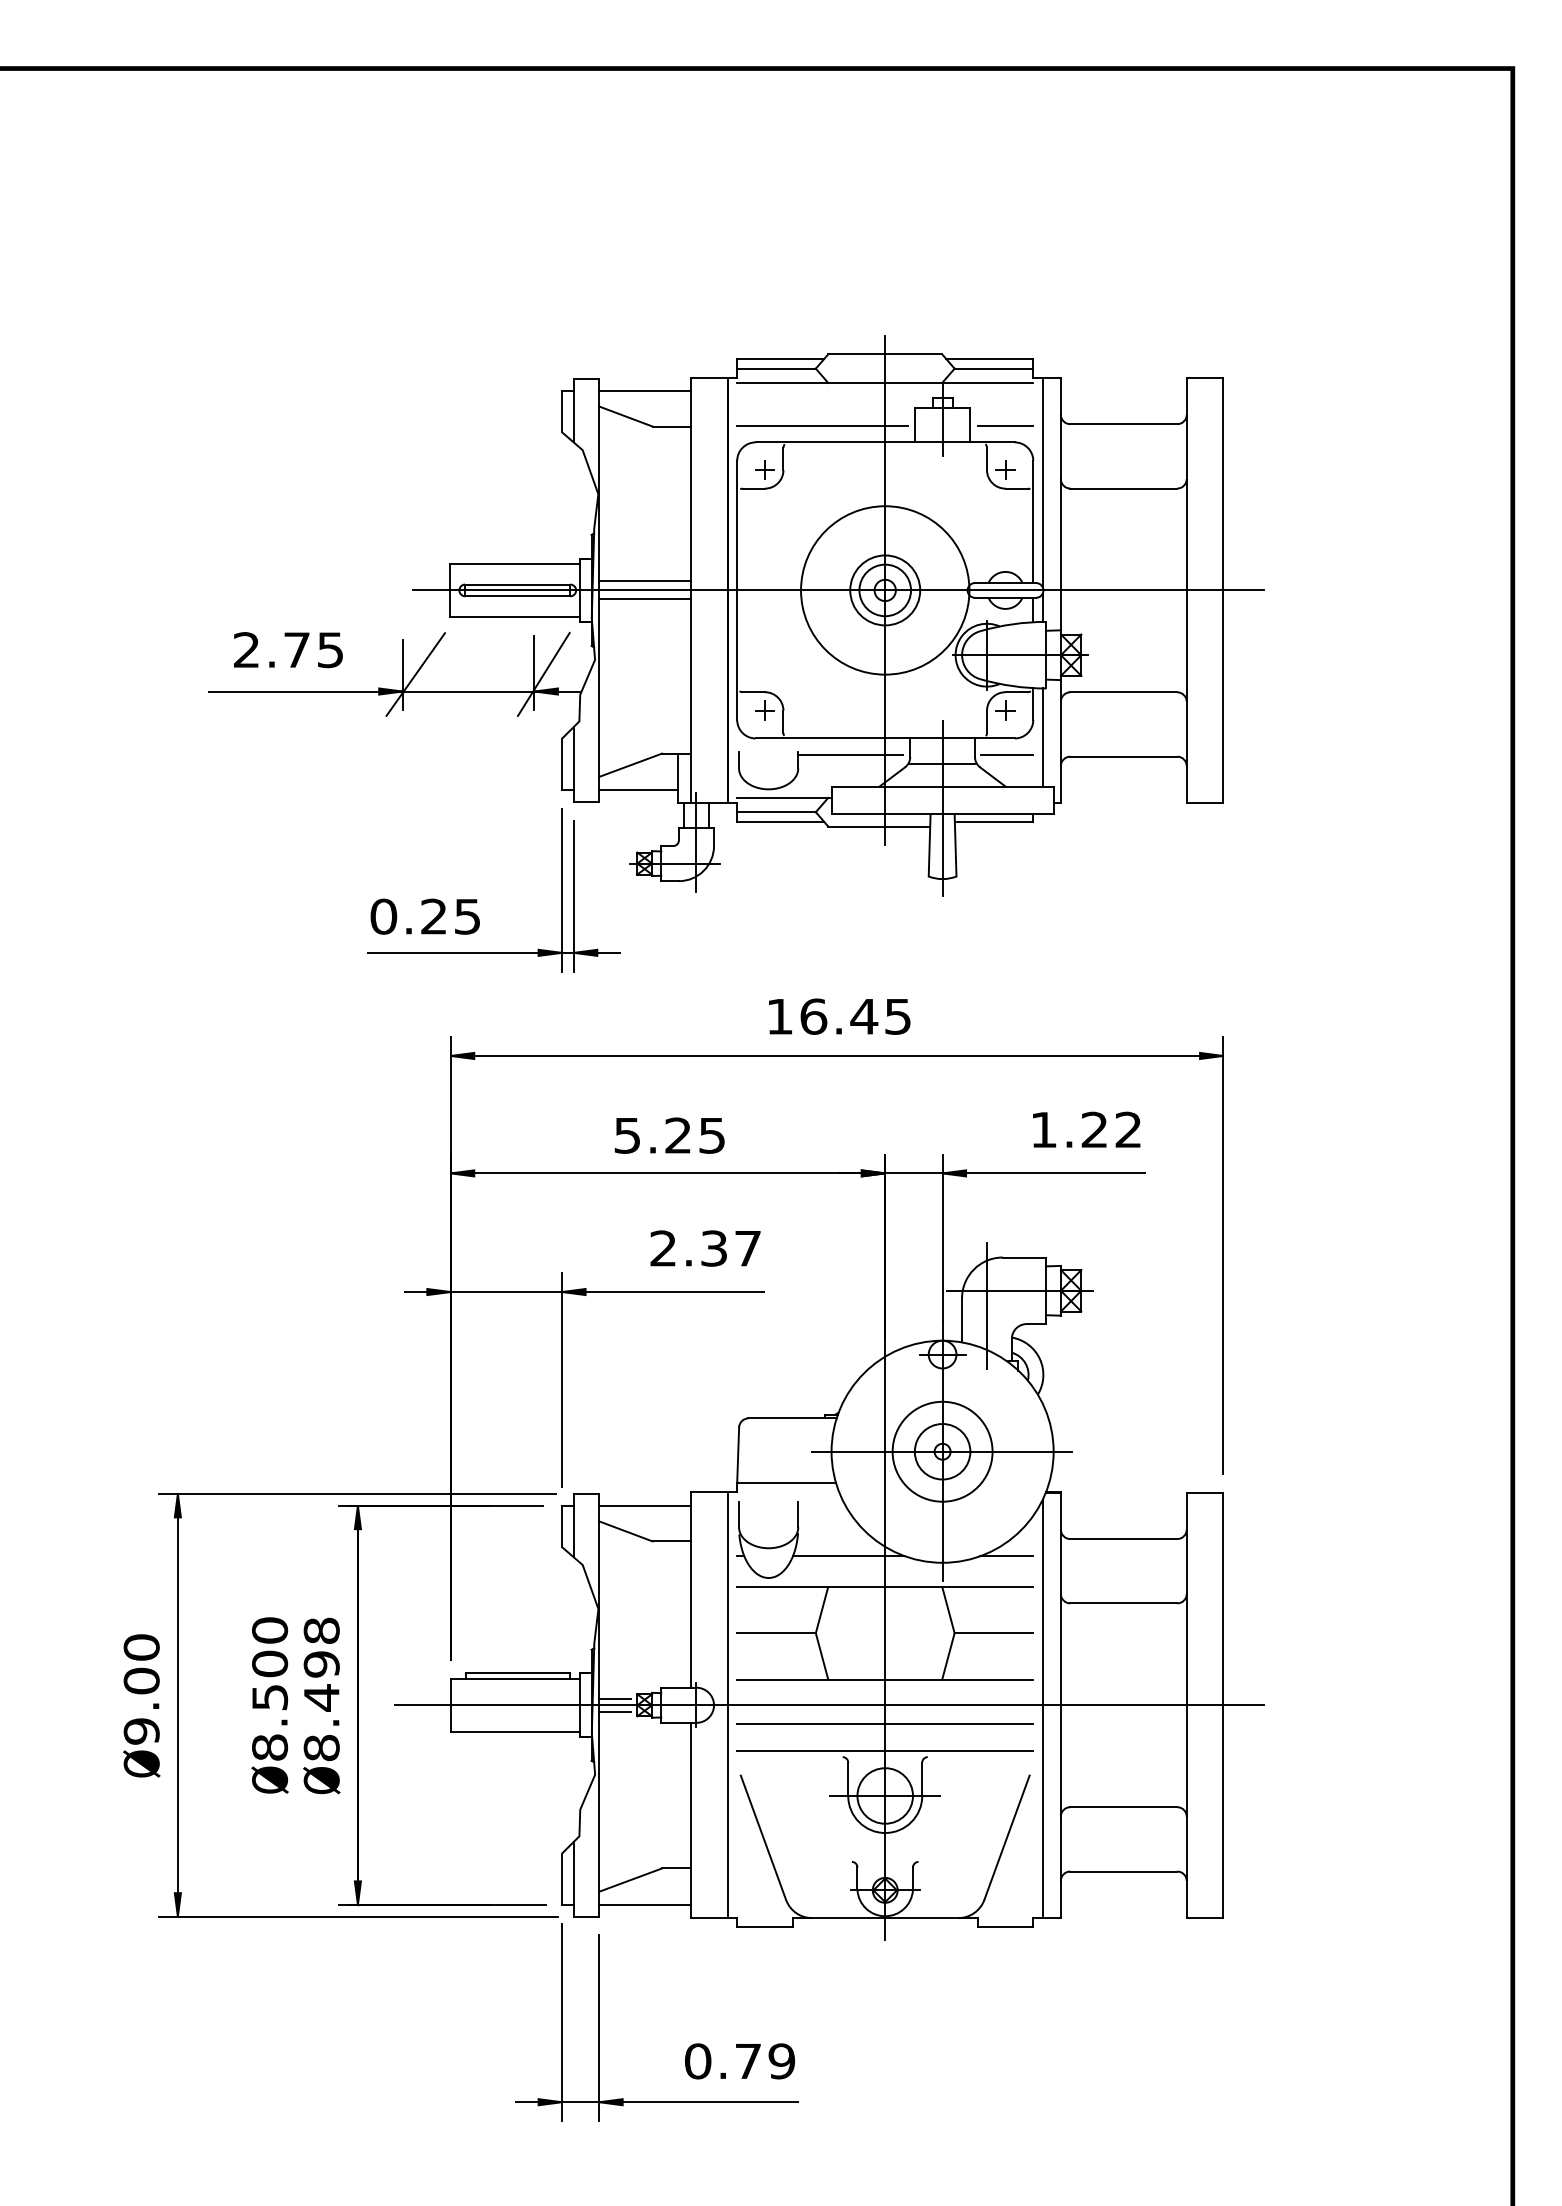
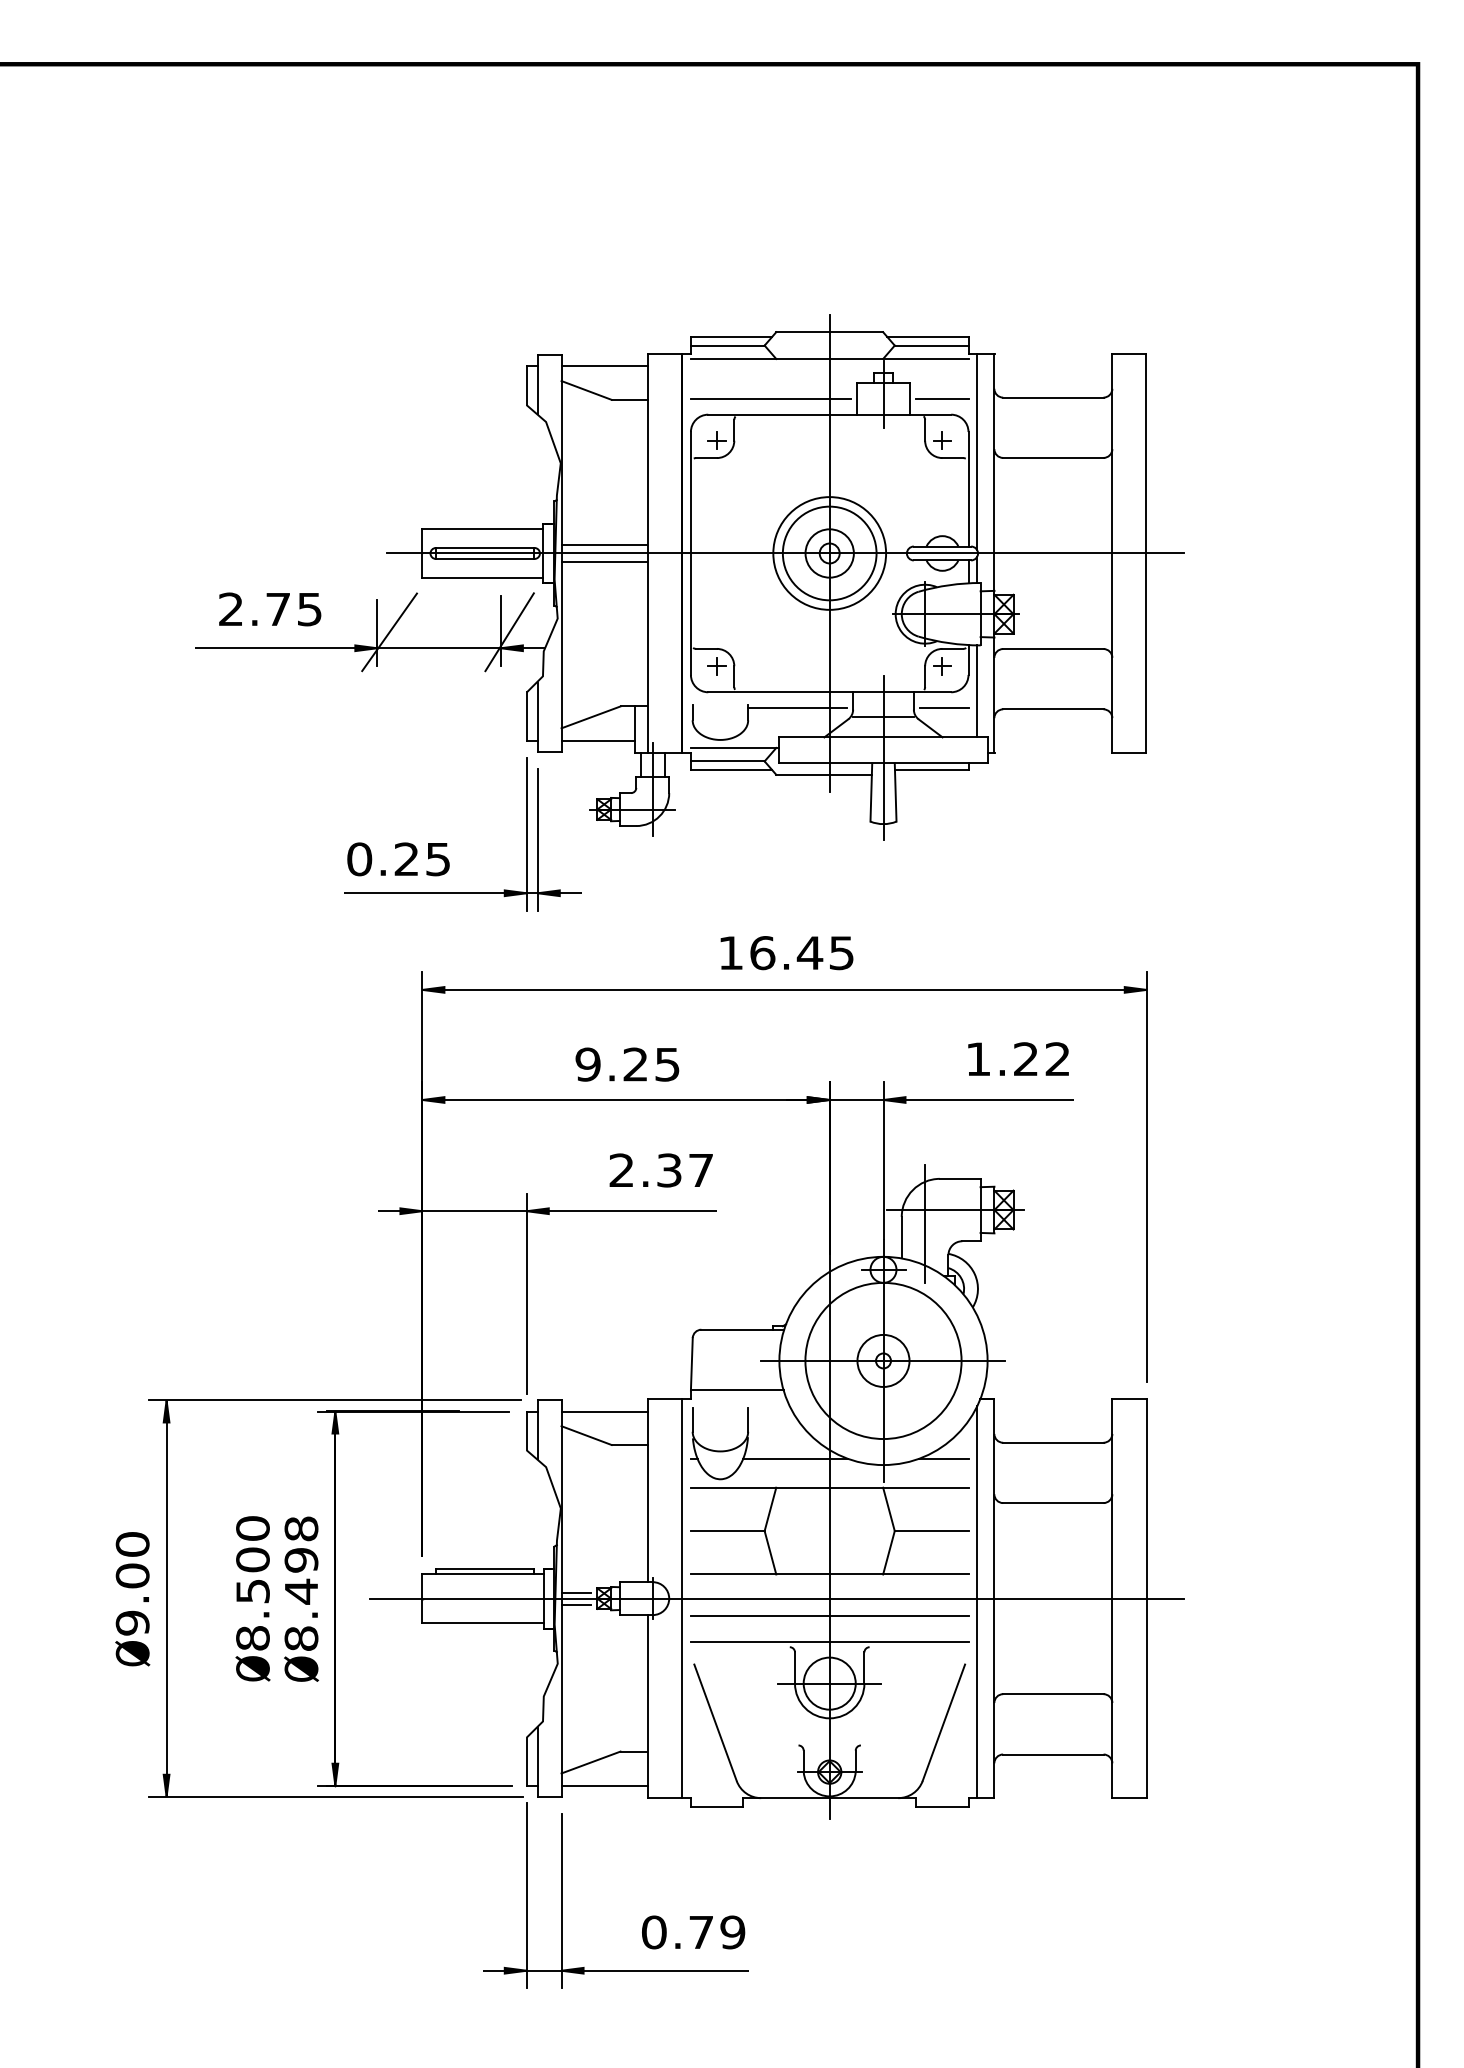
circle: (885, 590) -> (829, 553), size x0.71
circle: (885, 590) -> (829, 553), size x1.43
text: (626, 1135) -> (587, 1064), 5.25 -> 9.25
circle: (942, 1451) -> (883, 1360), size x1.67

